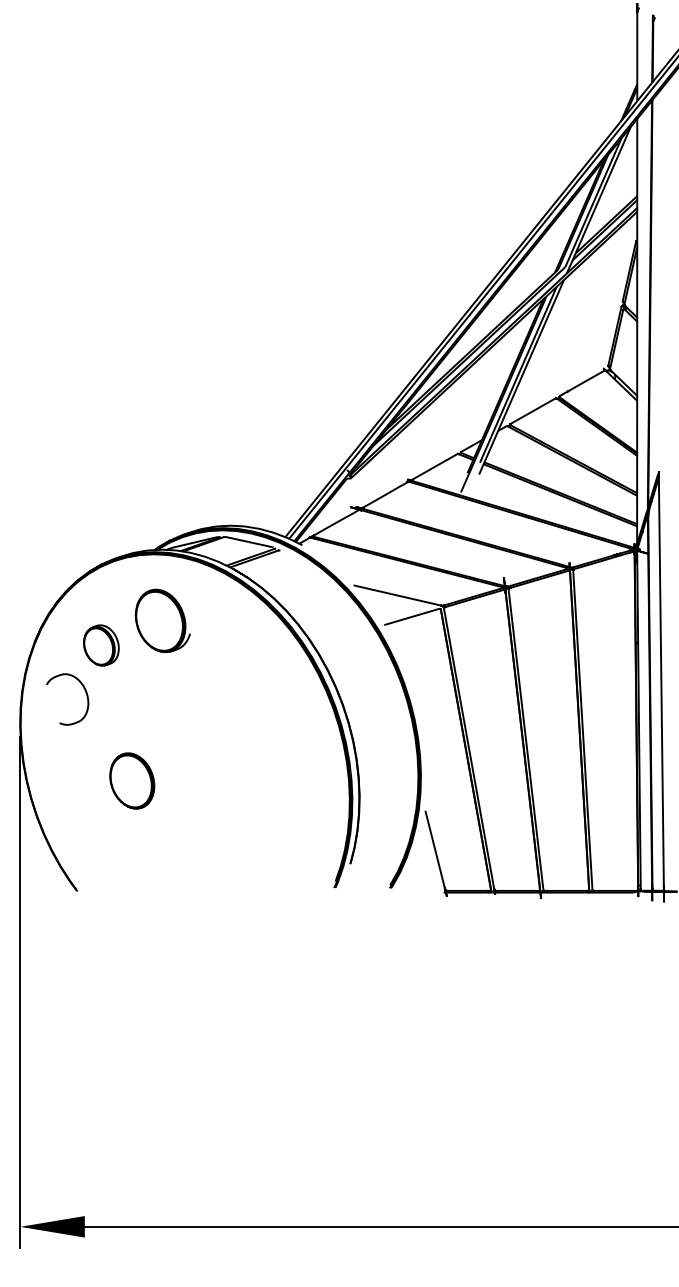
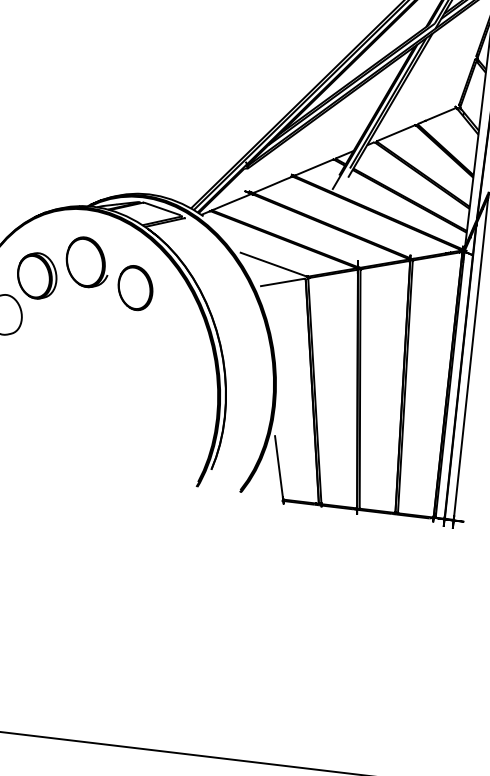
part: (101, 645) -> (37, 275), size x1.43
part: (132, 780) -> (135, 287), moved

